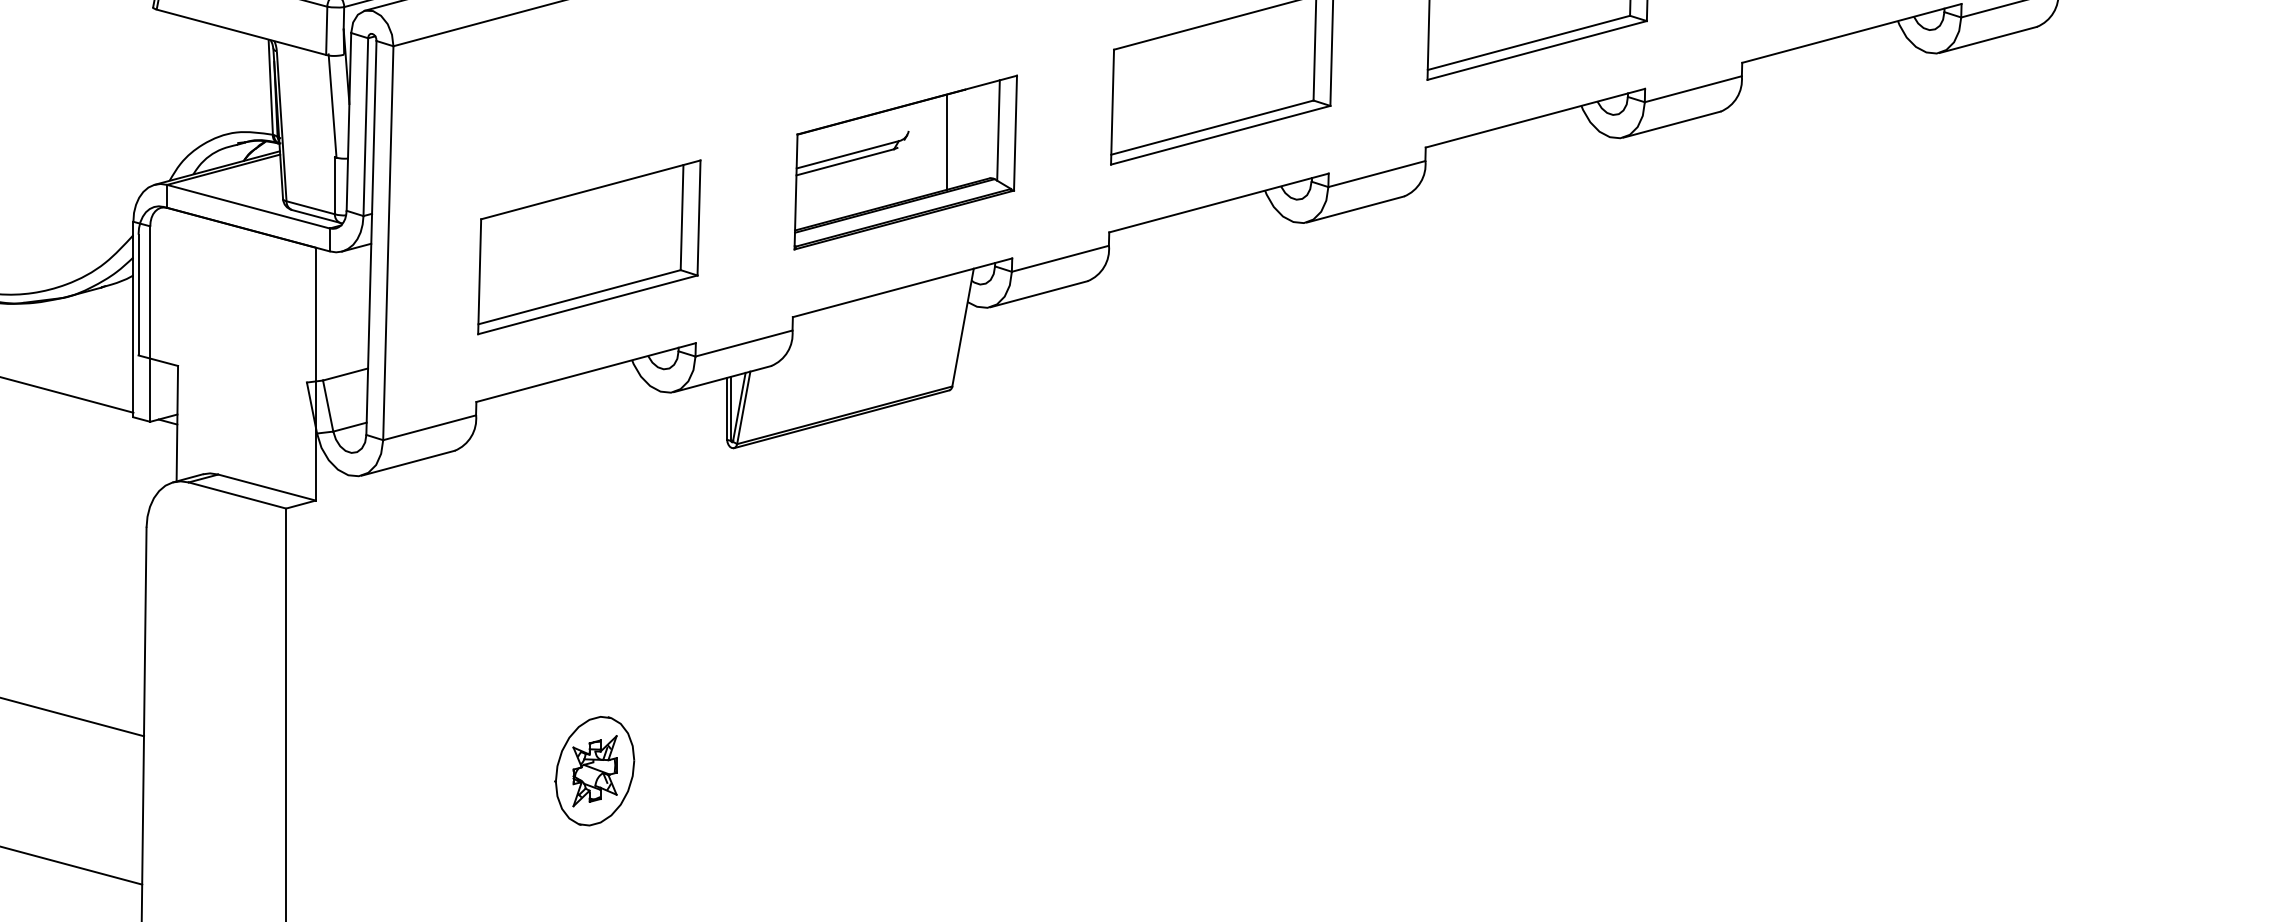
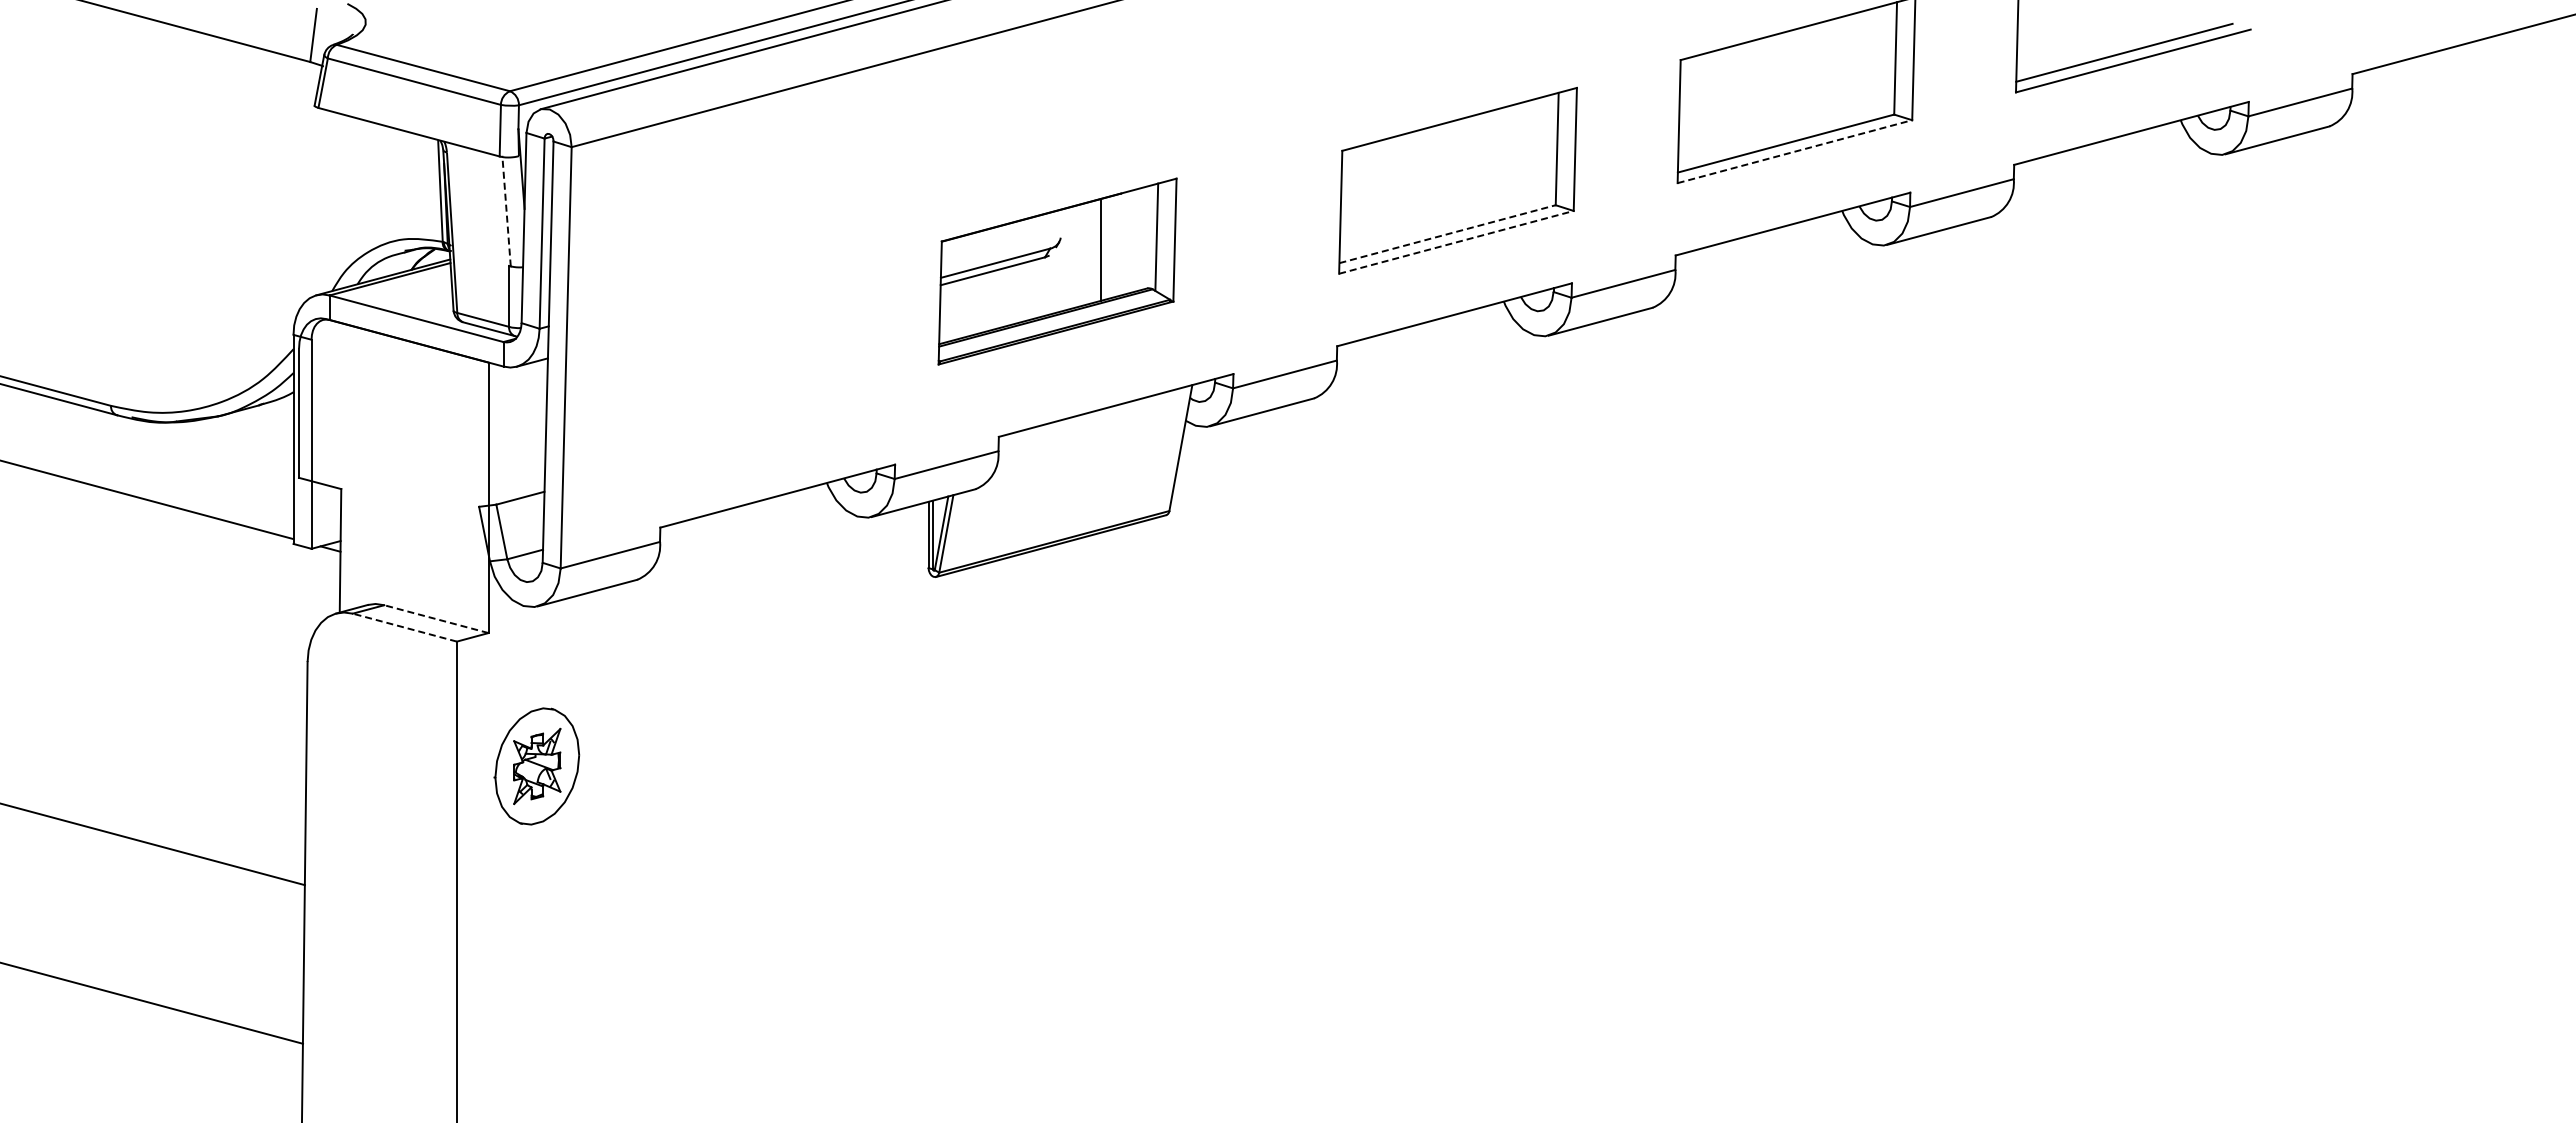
line: (1537, 50) -> (1795, 151), solid -> dashed
line: (332, 105) -> (506, 210), solid -> dashed
line: (1212, 127) -> (1447, 234), solid -> dashed
line: (1220, 135) -> (1456, 242), solid -> dashed
part: (905, 162) -> (1057, 271), moved
part: (589, 247) -> (781, 362), removed
line: (267, 487) -> (436, 619), solid -> dashed
line: (237, 495) -> (404, 627), solid -> dashed
part: (594, 771) -> (536, 766), moved

